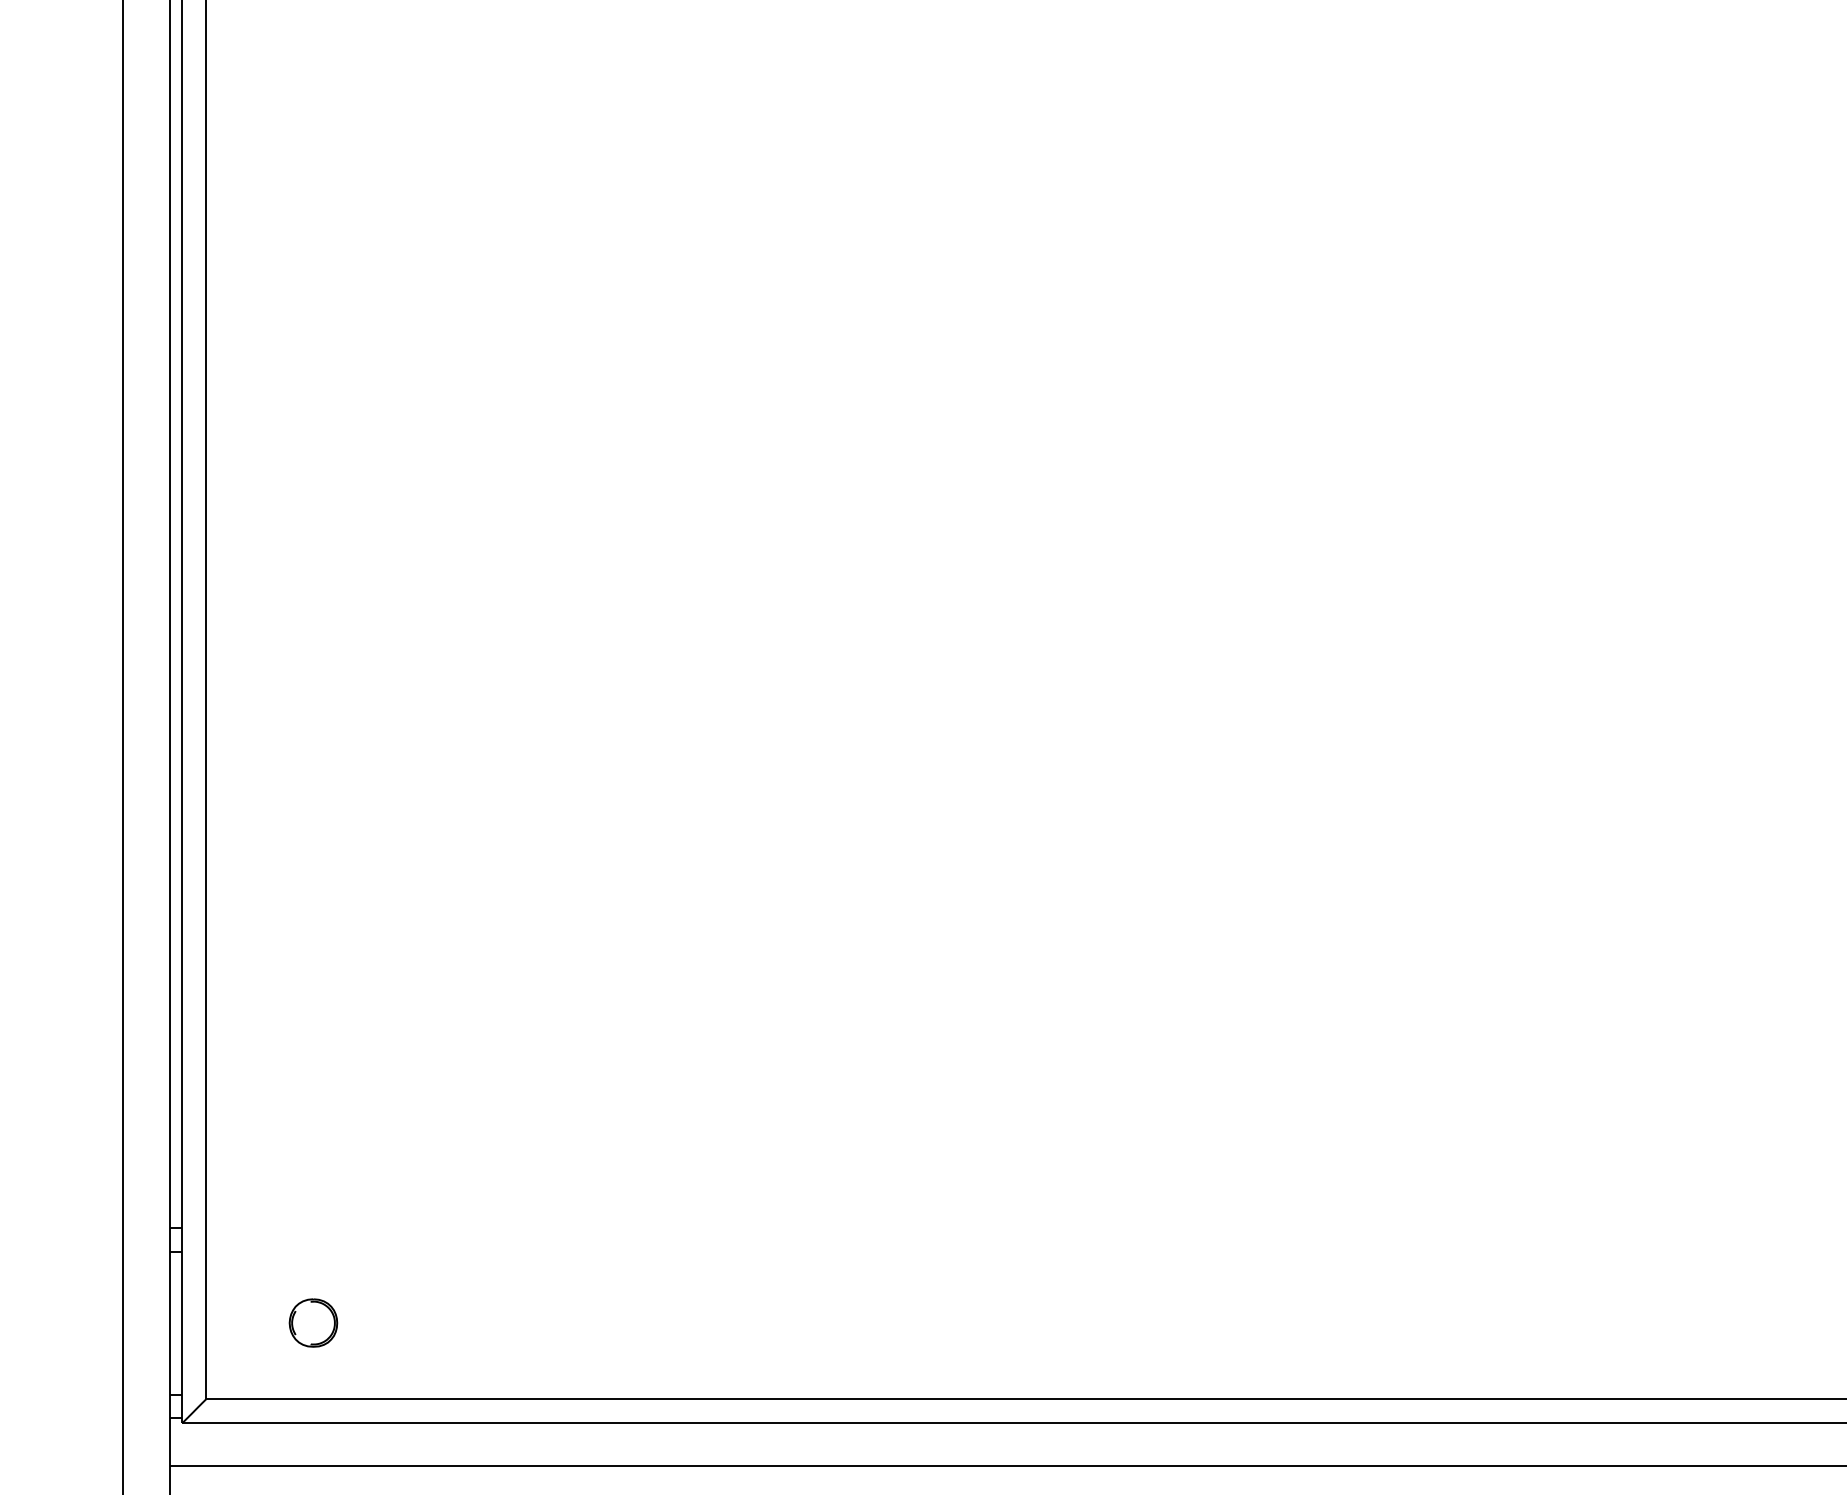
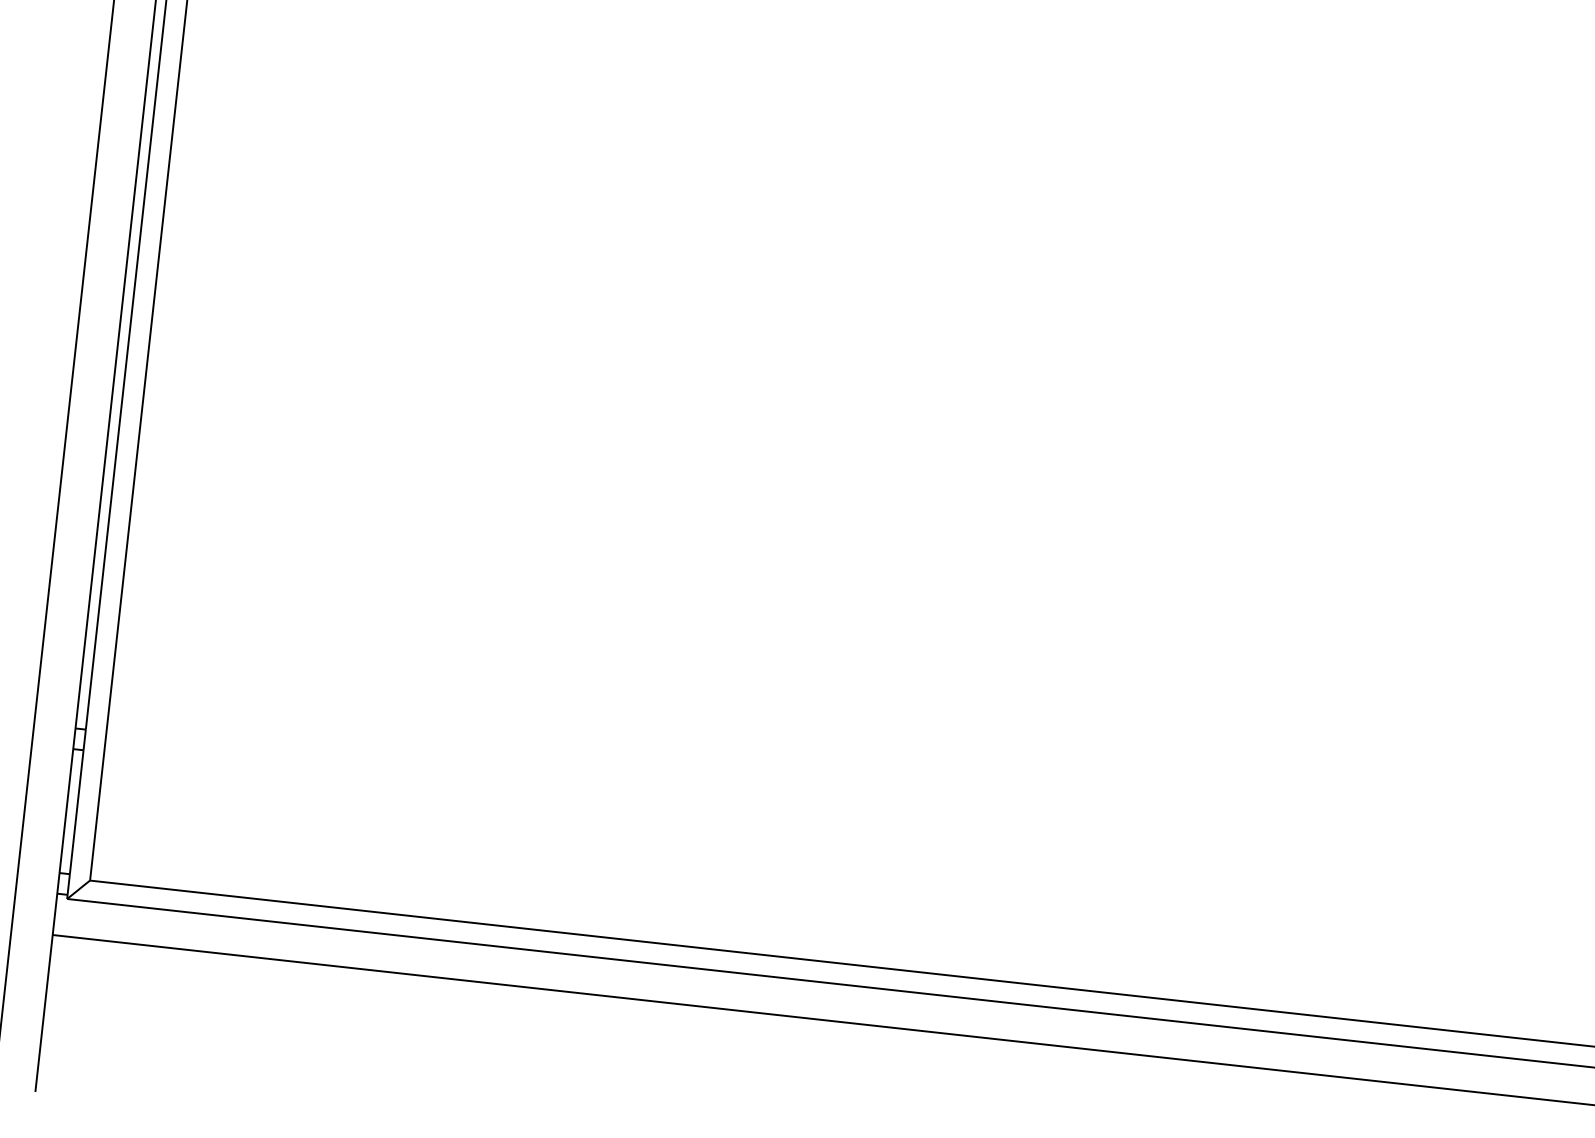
part: (313, 1322) -> (190, 824), removed

